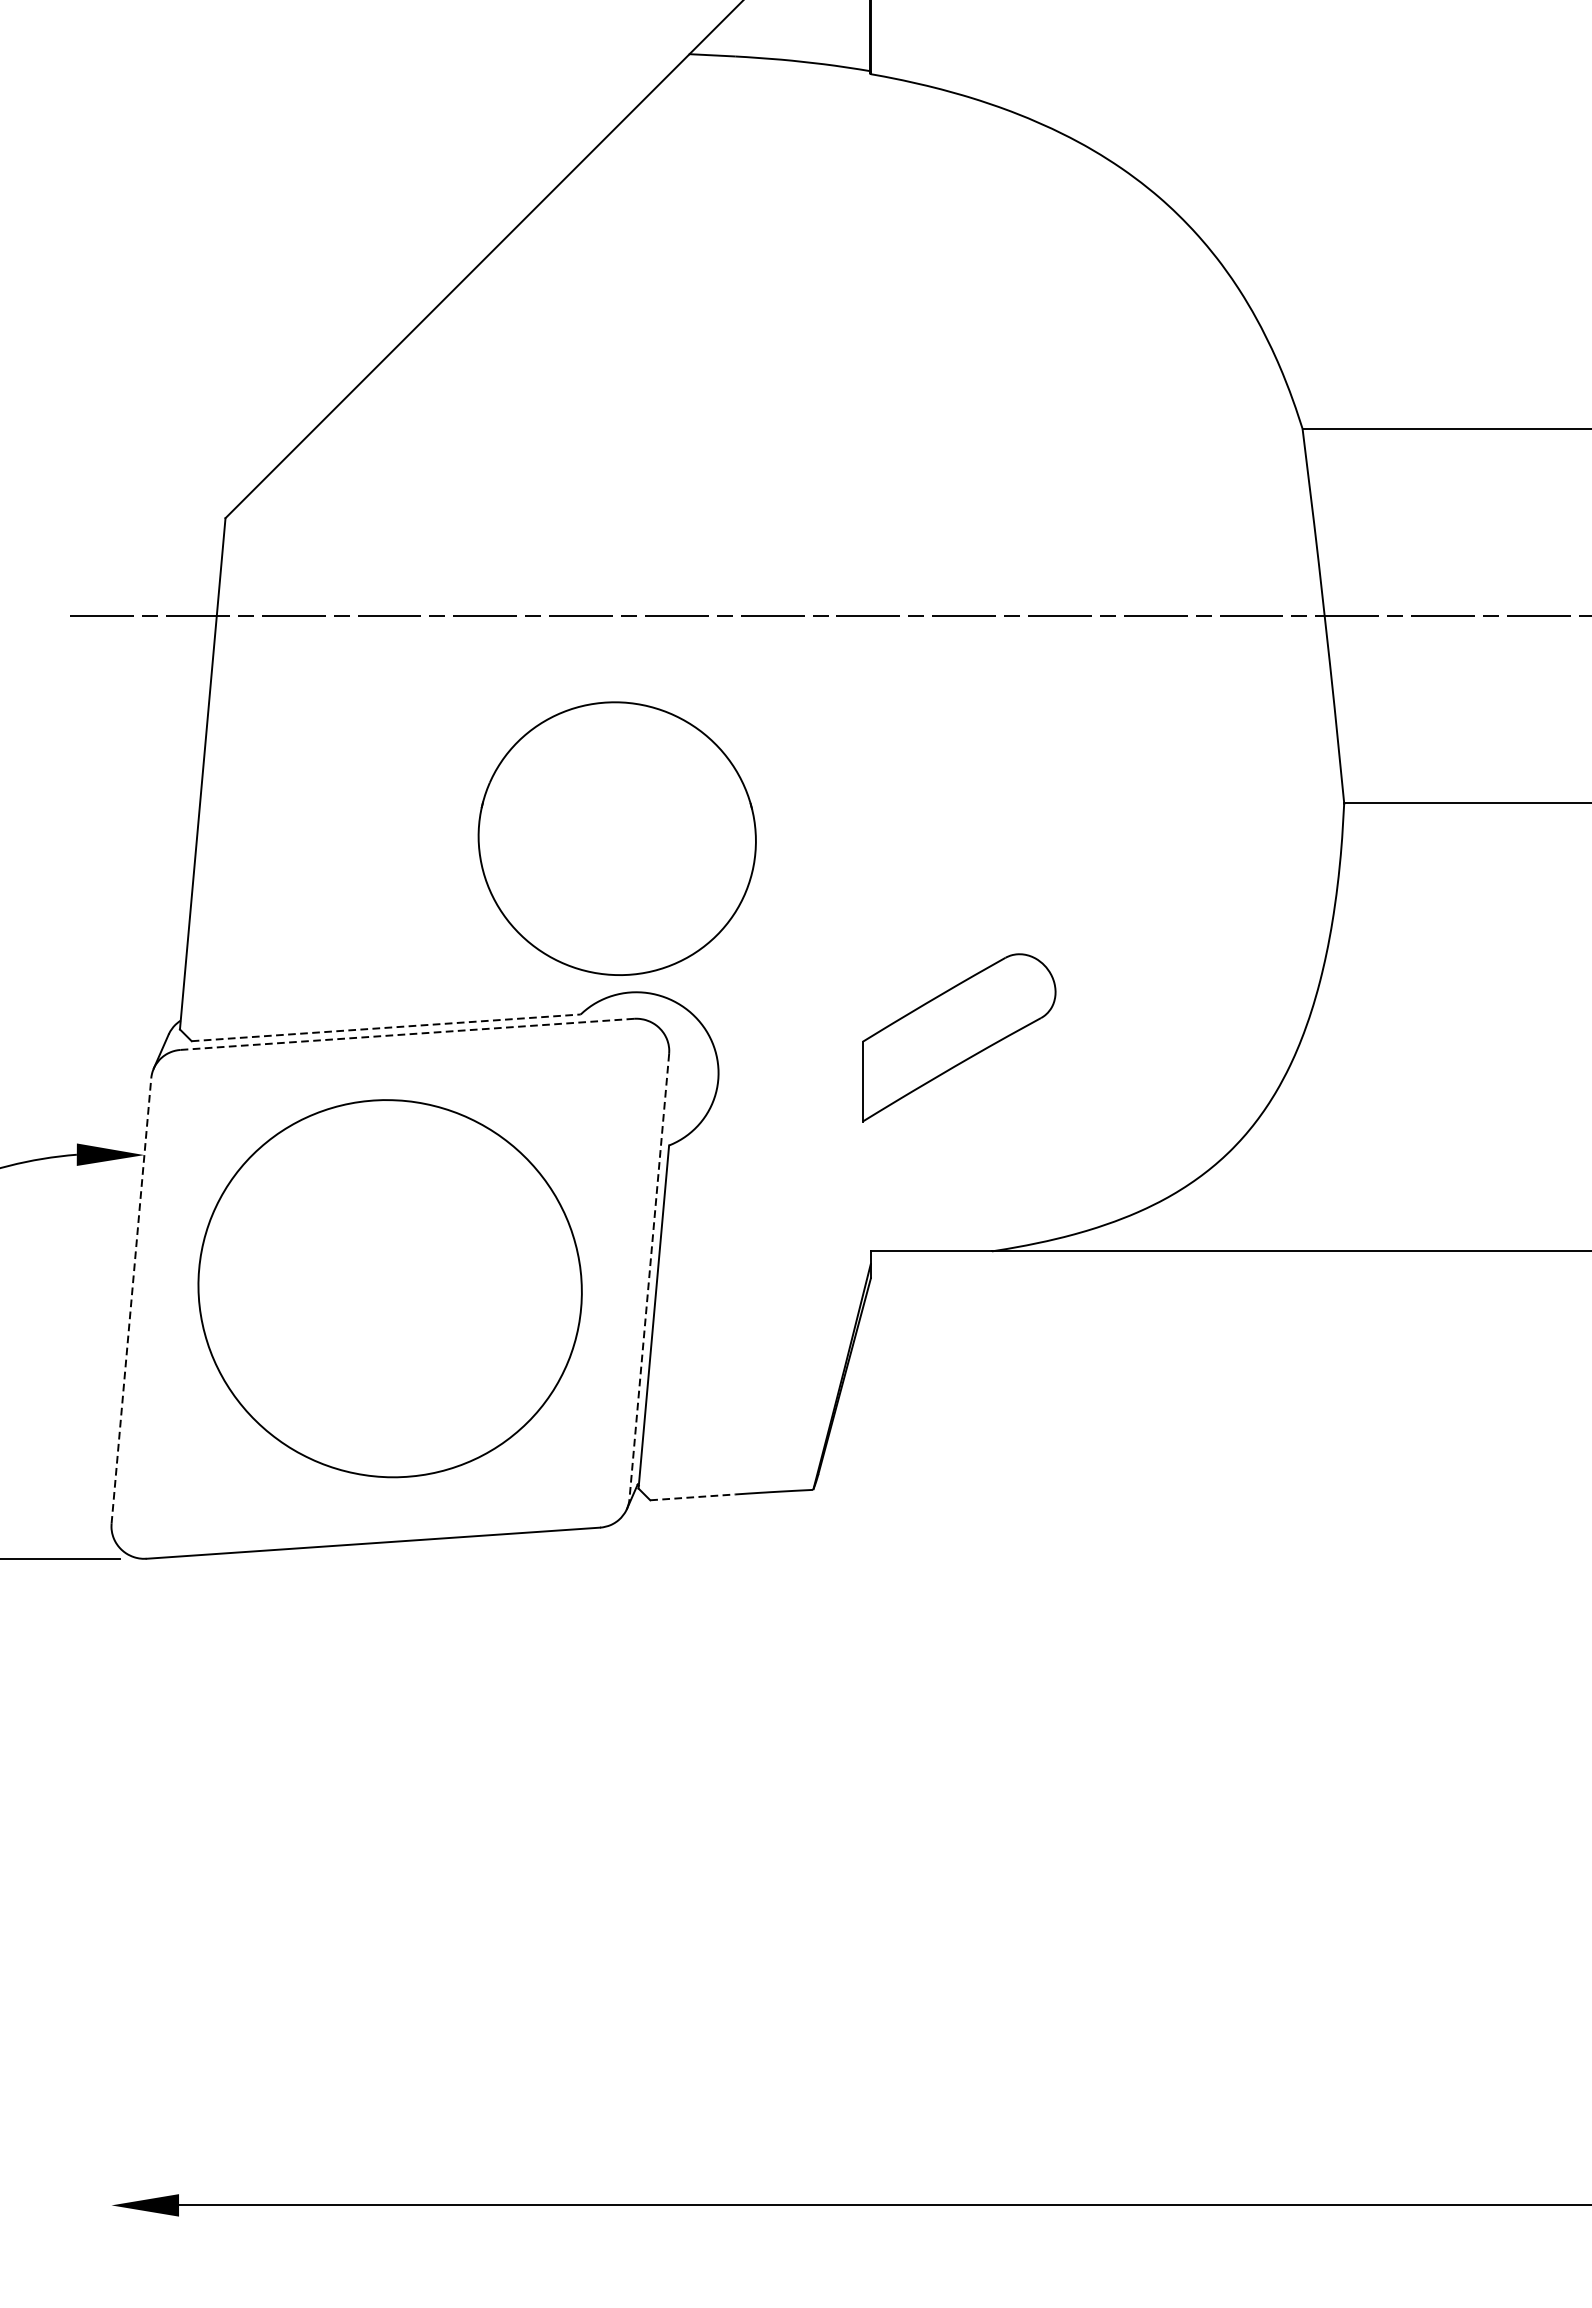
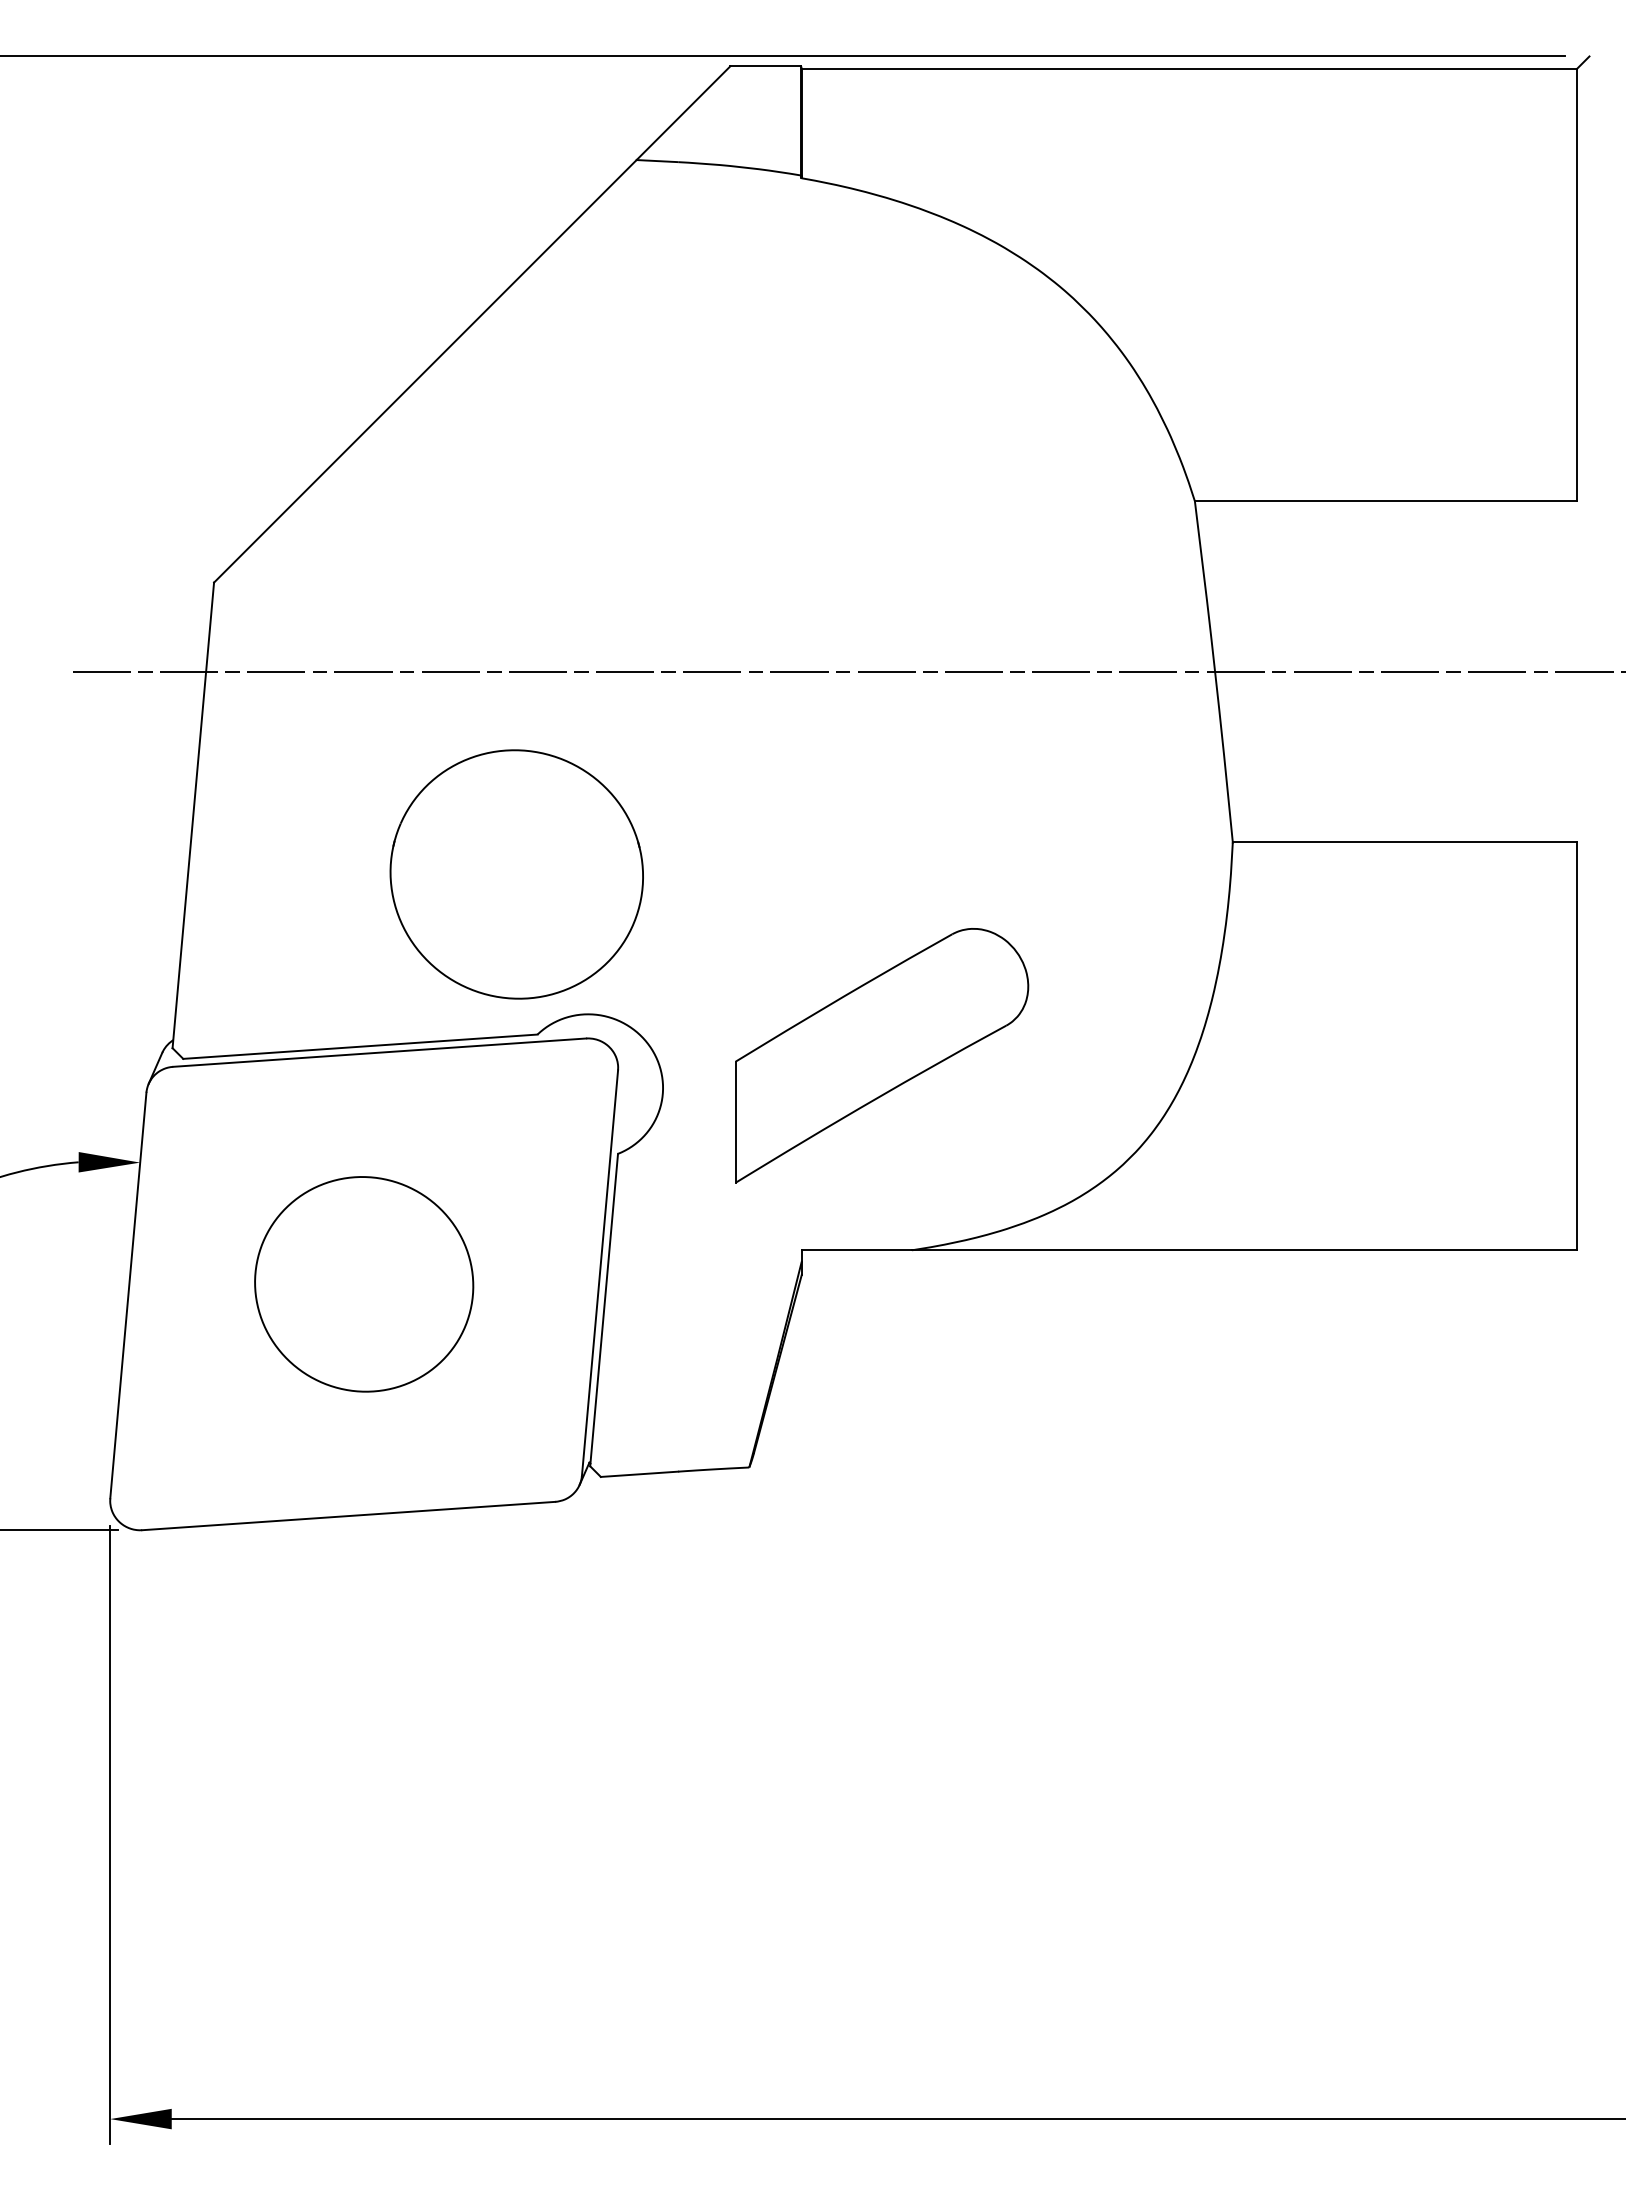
part: (616, 838) -> (516, 874), moved
line: (386, 1027) -> (360, 1046), dashed -> solid
line: (407, 1034) -> (379, 1052), dashed -> solid
part: (959, 1037) -> (882, 1055), size x1.67
line: (649, 1276) -> (600, 1273), dashed -> solid
part: (390, 1288) -> (364, 1284), size x0.62
line: (131, 1301) -> (128, 1295), dashed -> solid
line: (692, 1497) -> (639, 1474), dashed -> solid
line: (111, 1892) -> (110, 1834), added

